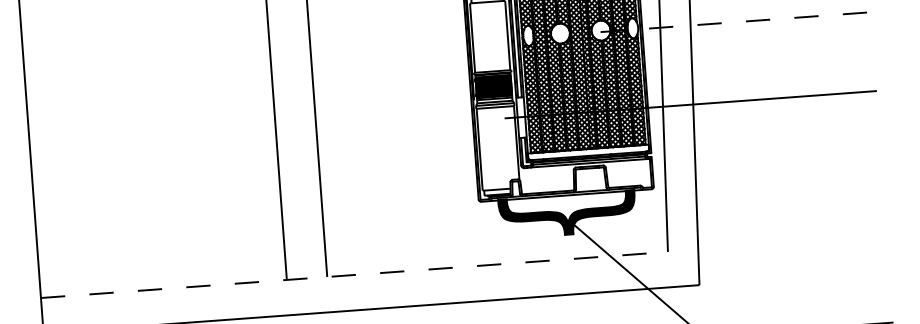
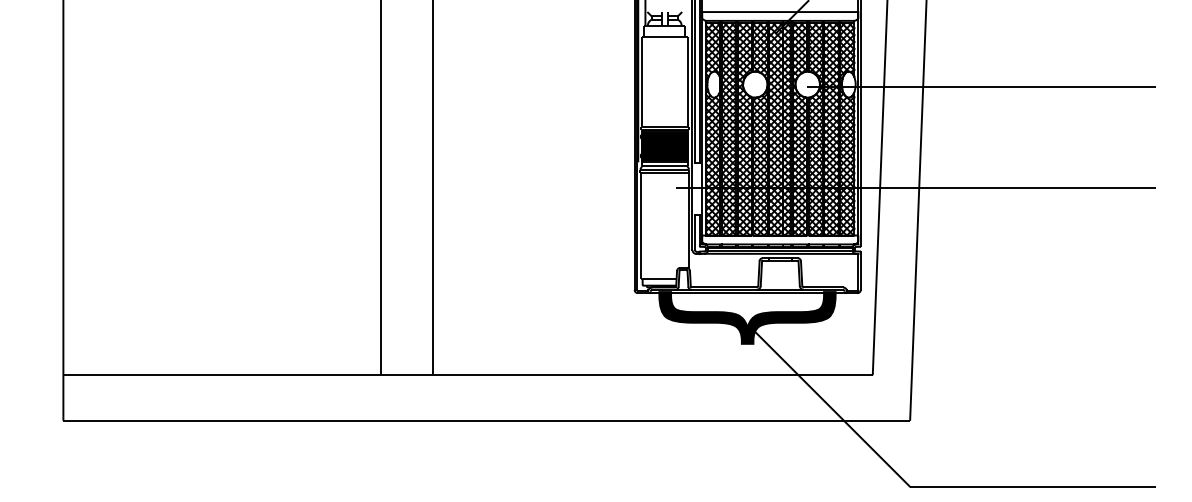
line: (735, 22) -> (981, 86), dashed -> solid
line: (354, 275) -> (468, 375), dashed -> solid

